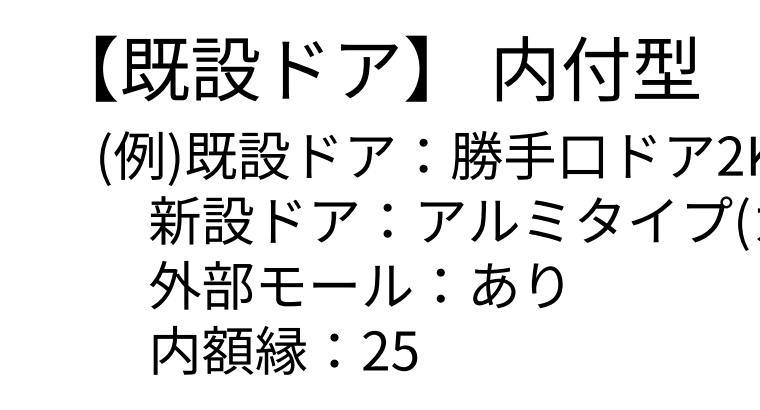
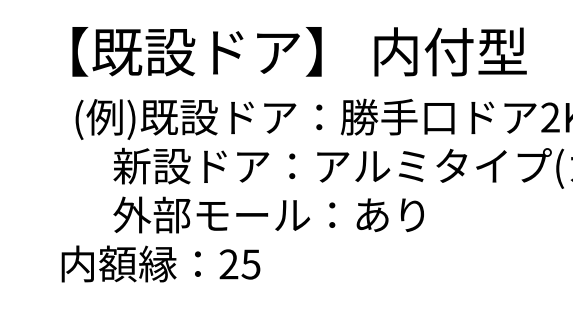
text: (285, 349) -> (161, 263), moved

